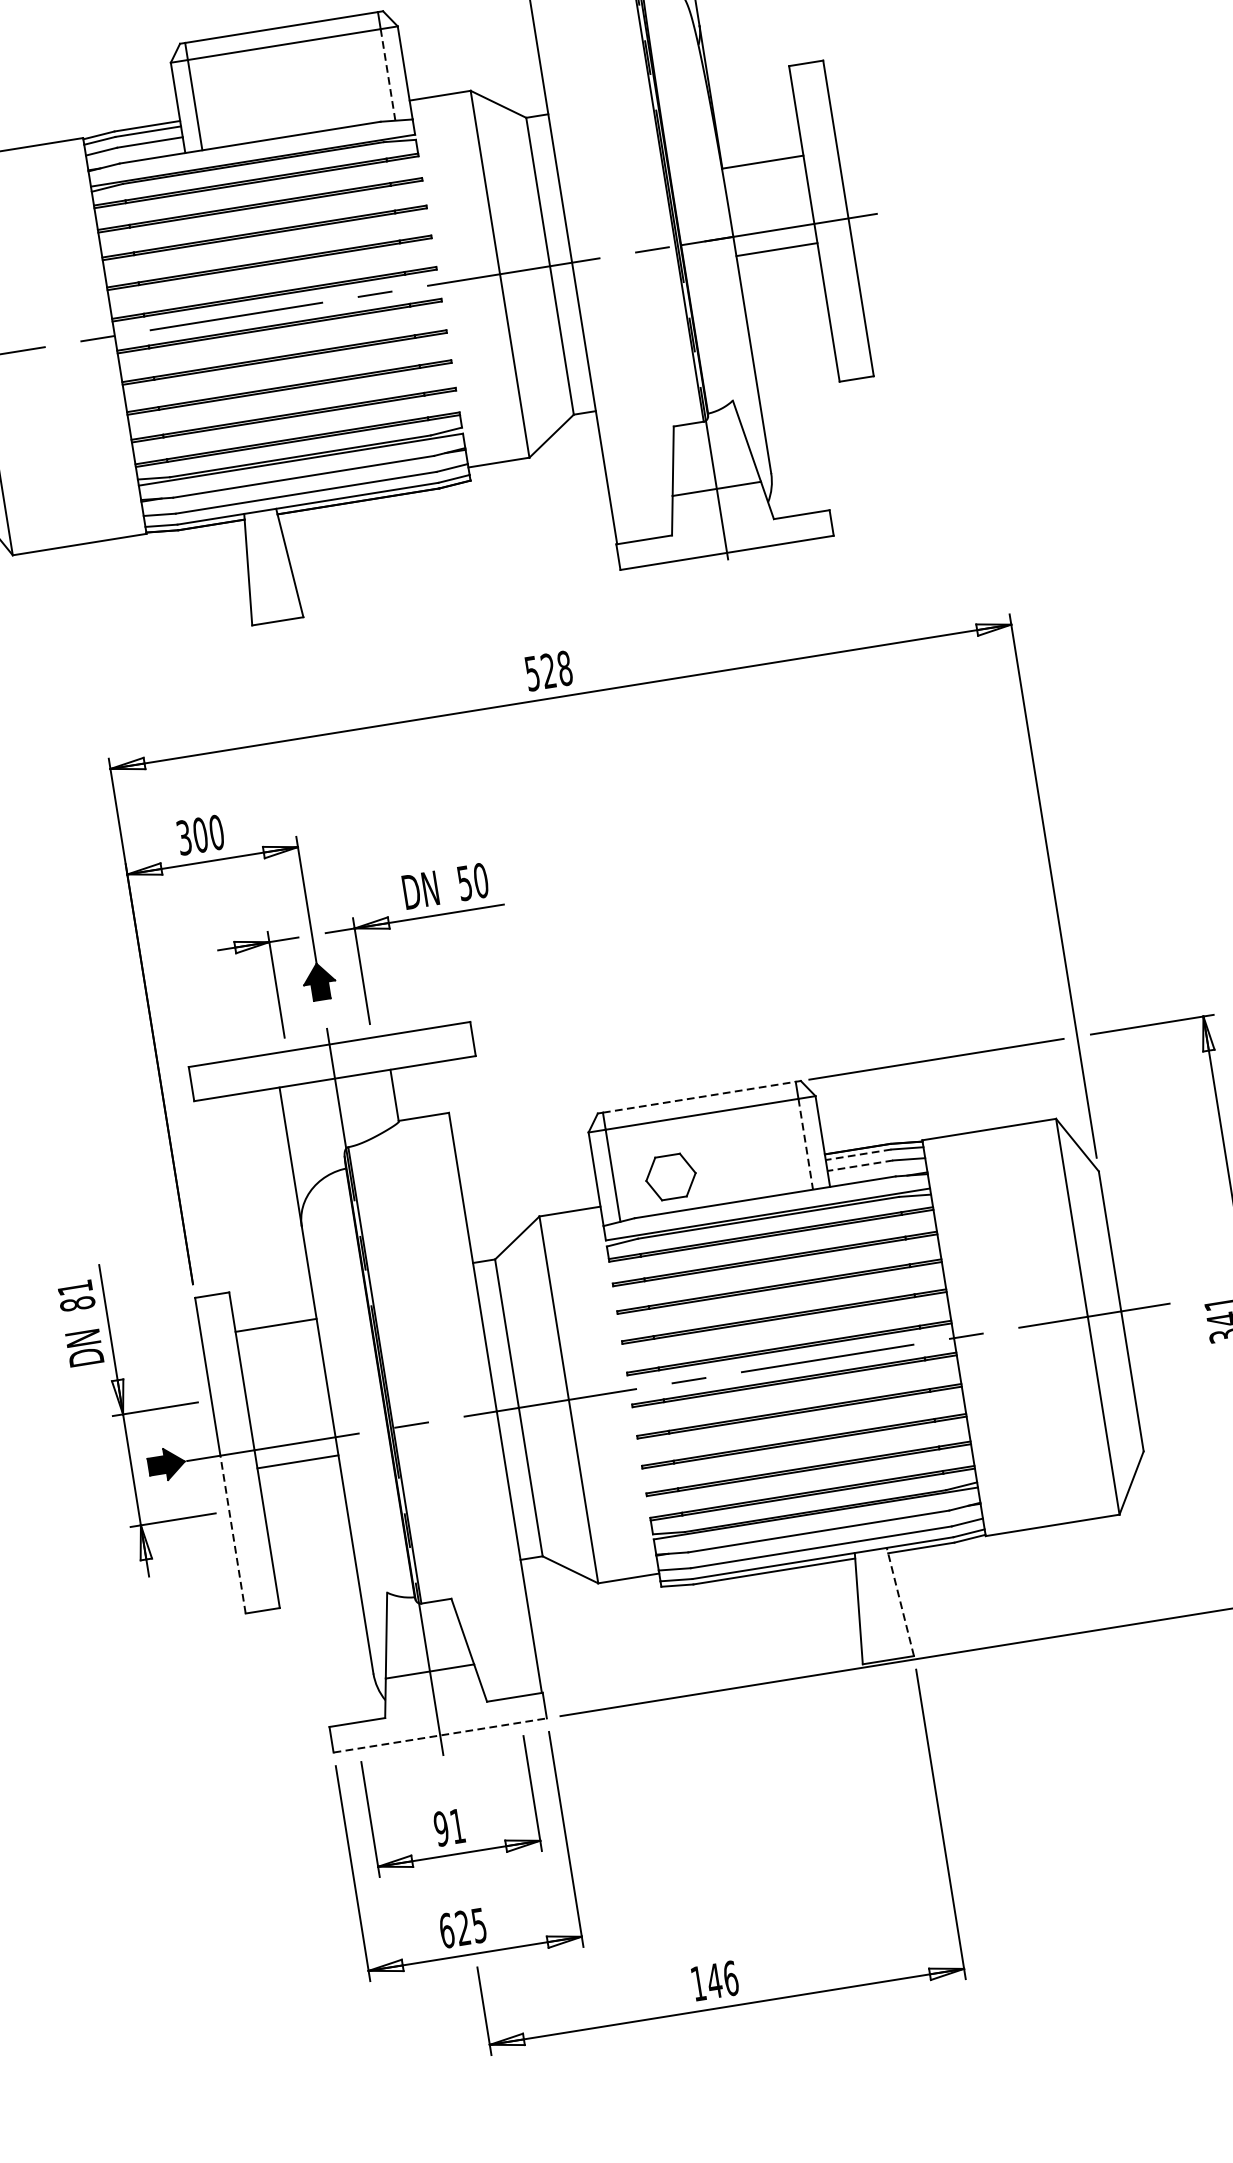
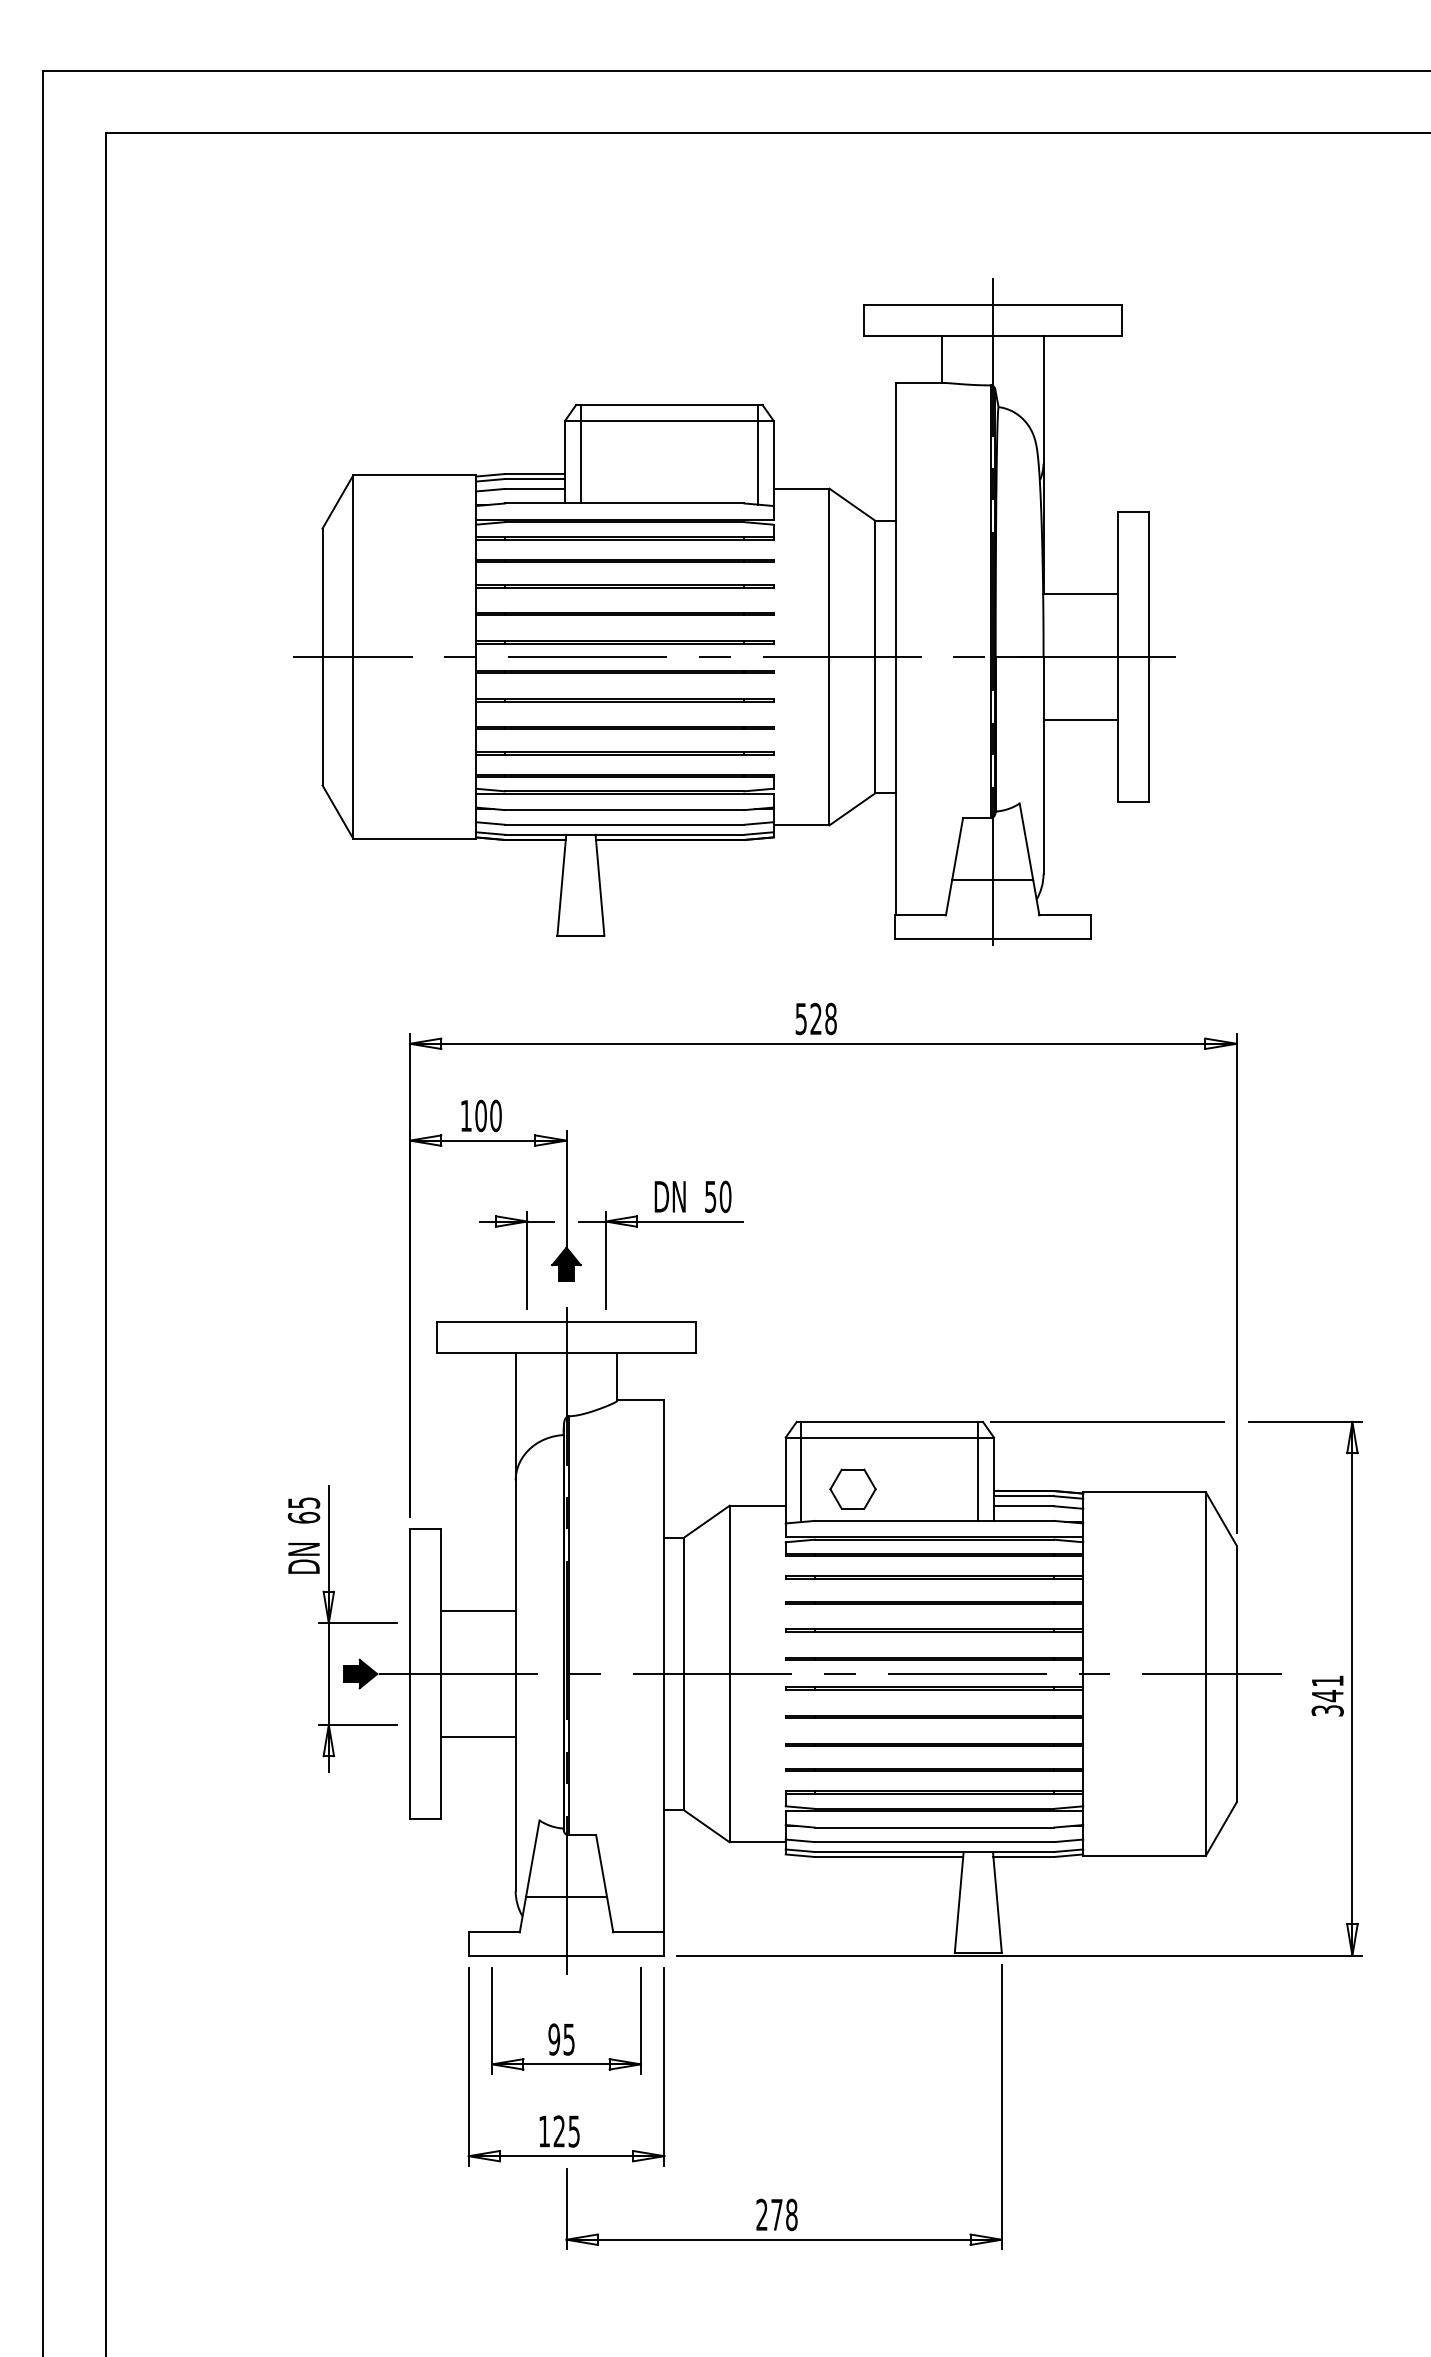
line: (387, 75) -> (757, 463), dashed -> solid
line: (776, 249) -> (1080, 719), moved
text: (183, 837) -> (465, 1115), 300 -> 100
line: (699, 1096) -> (890, 1421), dashed -> solid
line: (806, 1144) -> (978, 1479), dashed -> solid
line: (858, 1155) -> (1023, 1496), dashed -> solid
line: (859, 1166) -> (1023, 1506), dashed -> solid
text: (75, 1296) -> (303, 1510), 81 -> 65
line: (276, 1325) -> (478, 1611), moved
line: (297, 1461) -> (478, 1736), moved
line: (232, 1533) -> (409, 1745), dashed -> solid
line: (900, 1602) -> (997, 1902), dashed -> solid
line: (440, 1735) -> (566, 1955), dashed -> solid
text: (456, 1826) -> (568, 2039), 91 -> 95
text: (446, 1930) -> (544, 2131), 625 -> 125
text: (714, 1980) -> (776, 2214), 146 -> 278

